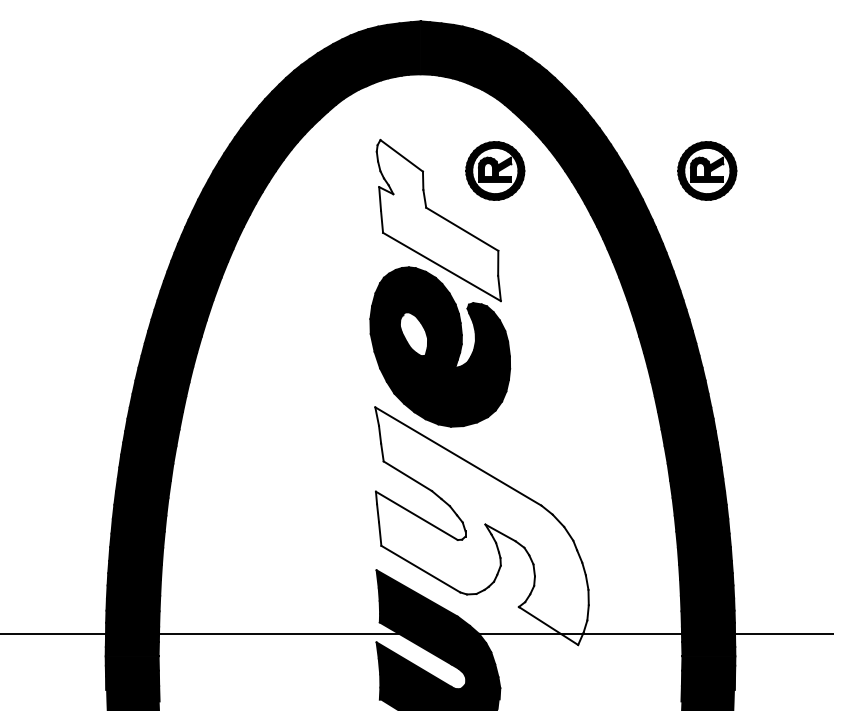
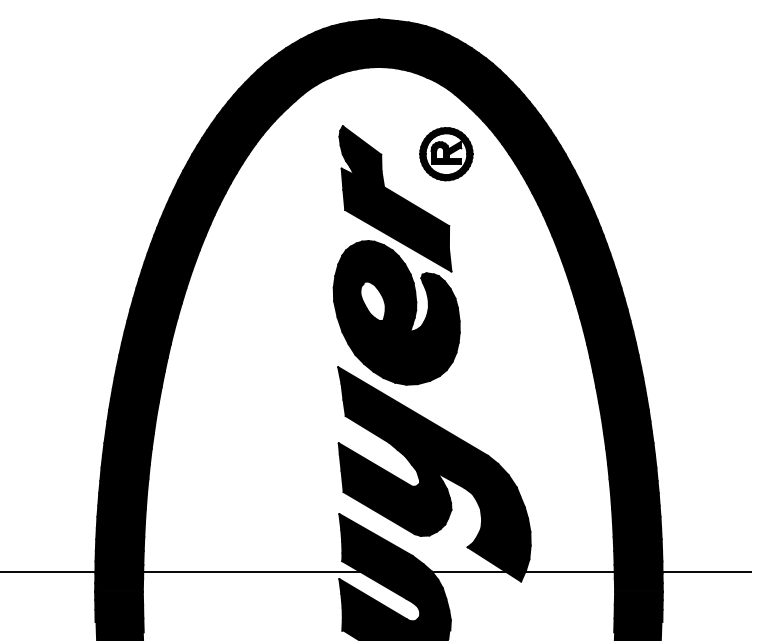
part: (707, 170) -> (637, 153), removed
fill: (438, 220) -> (395, 198), added
fill: (481, 525) -> (433, 473), added

